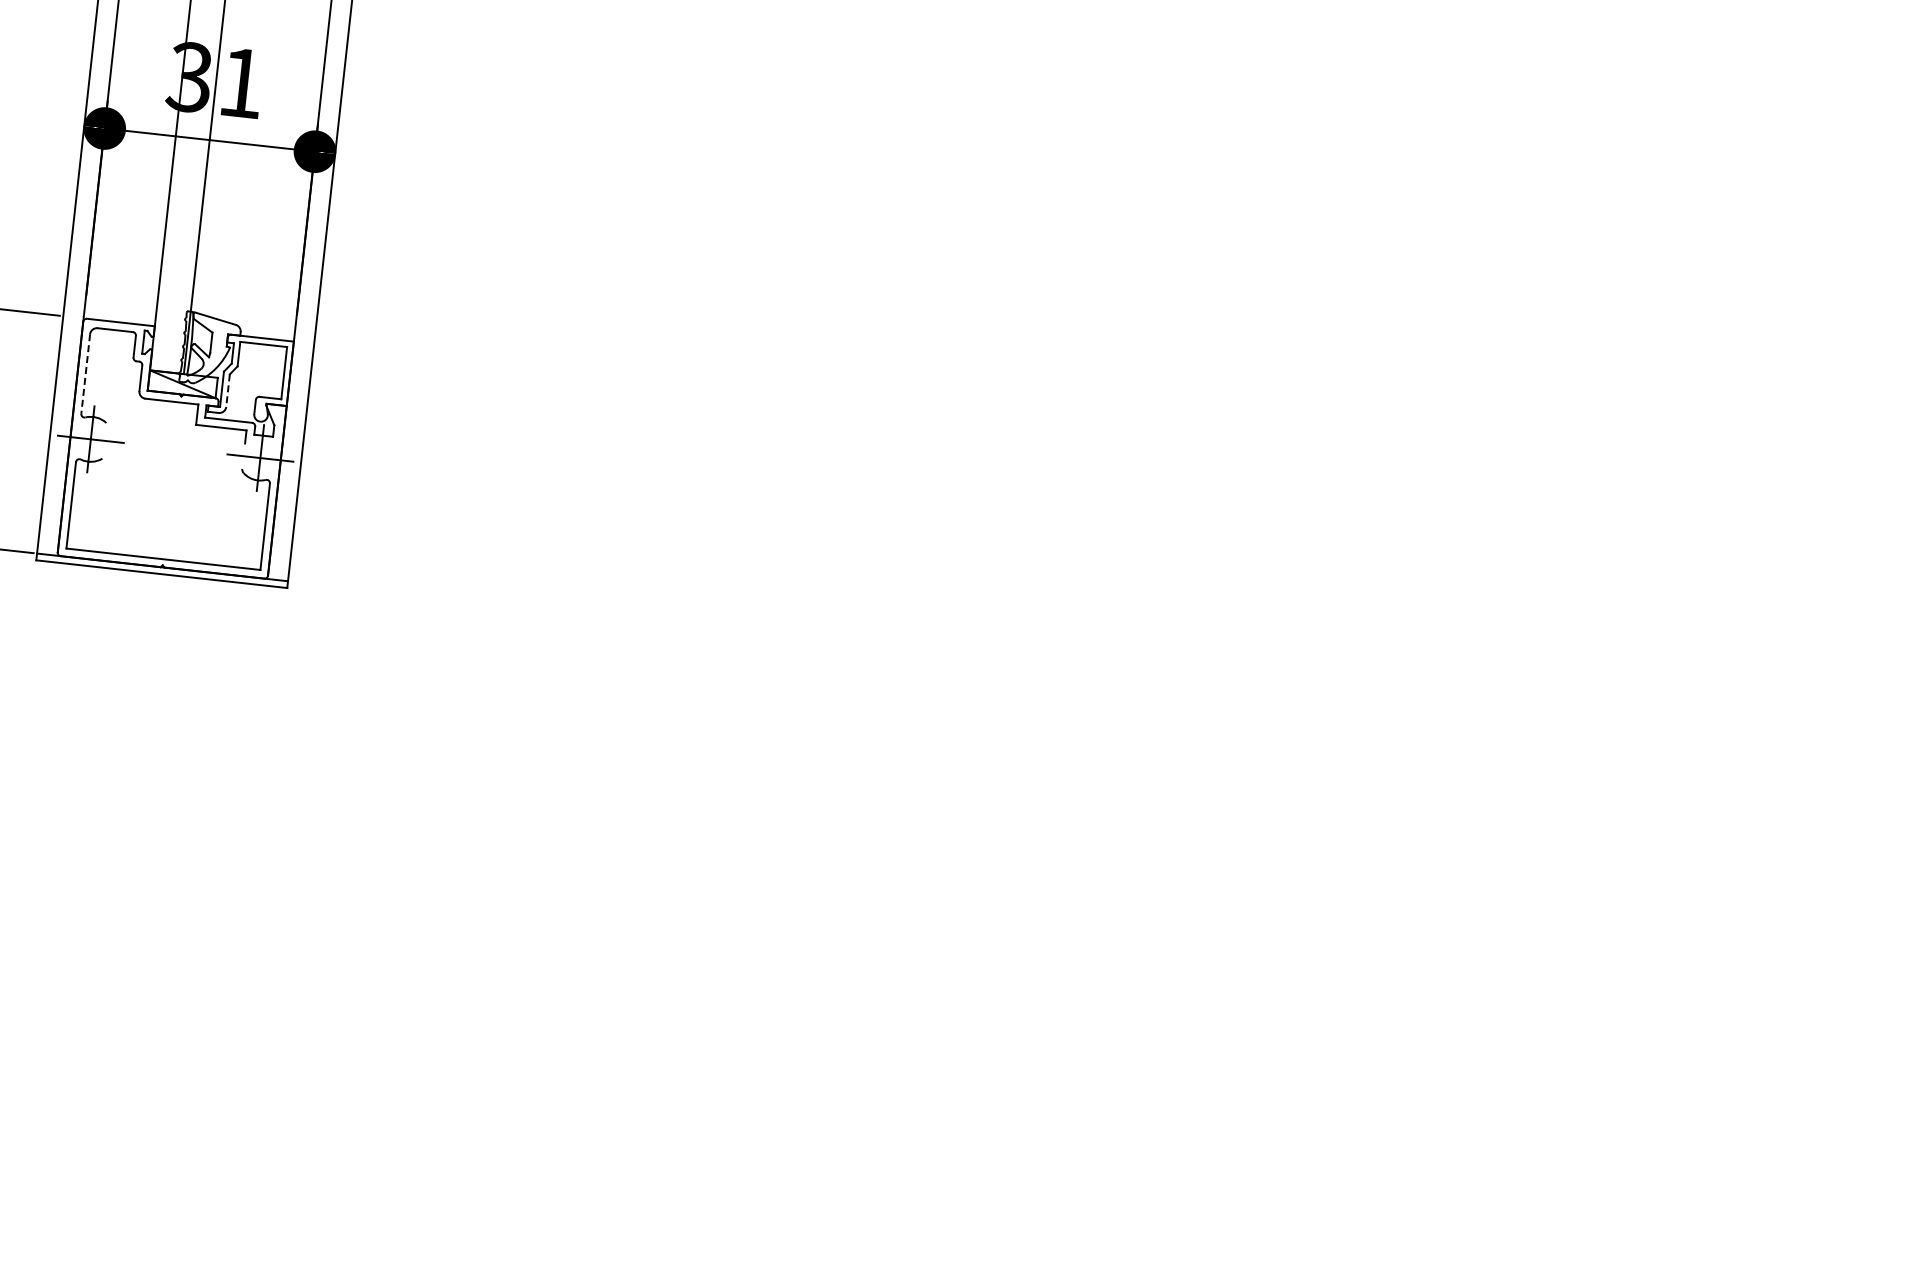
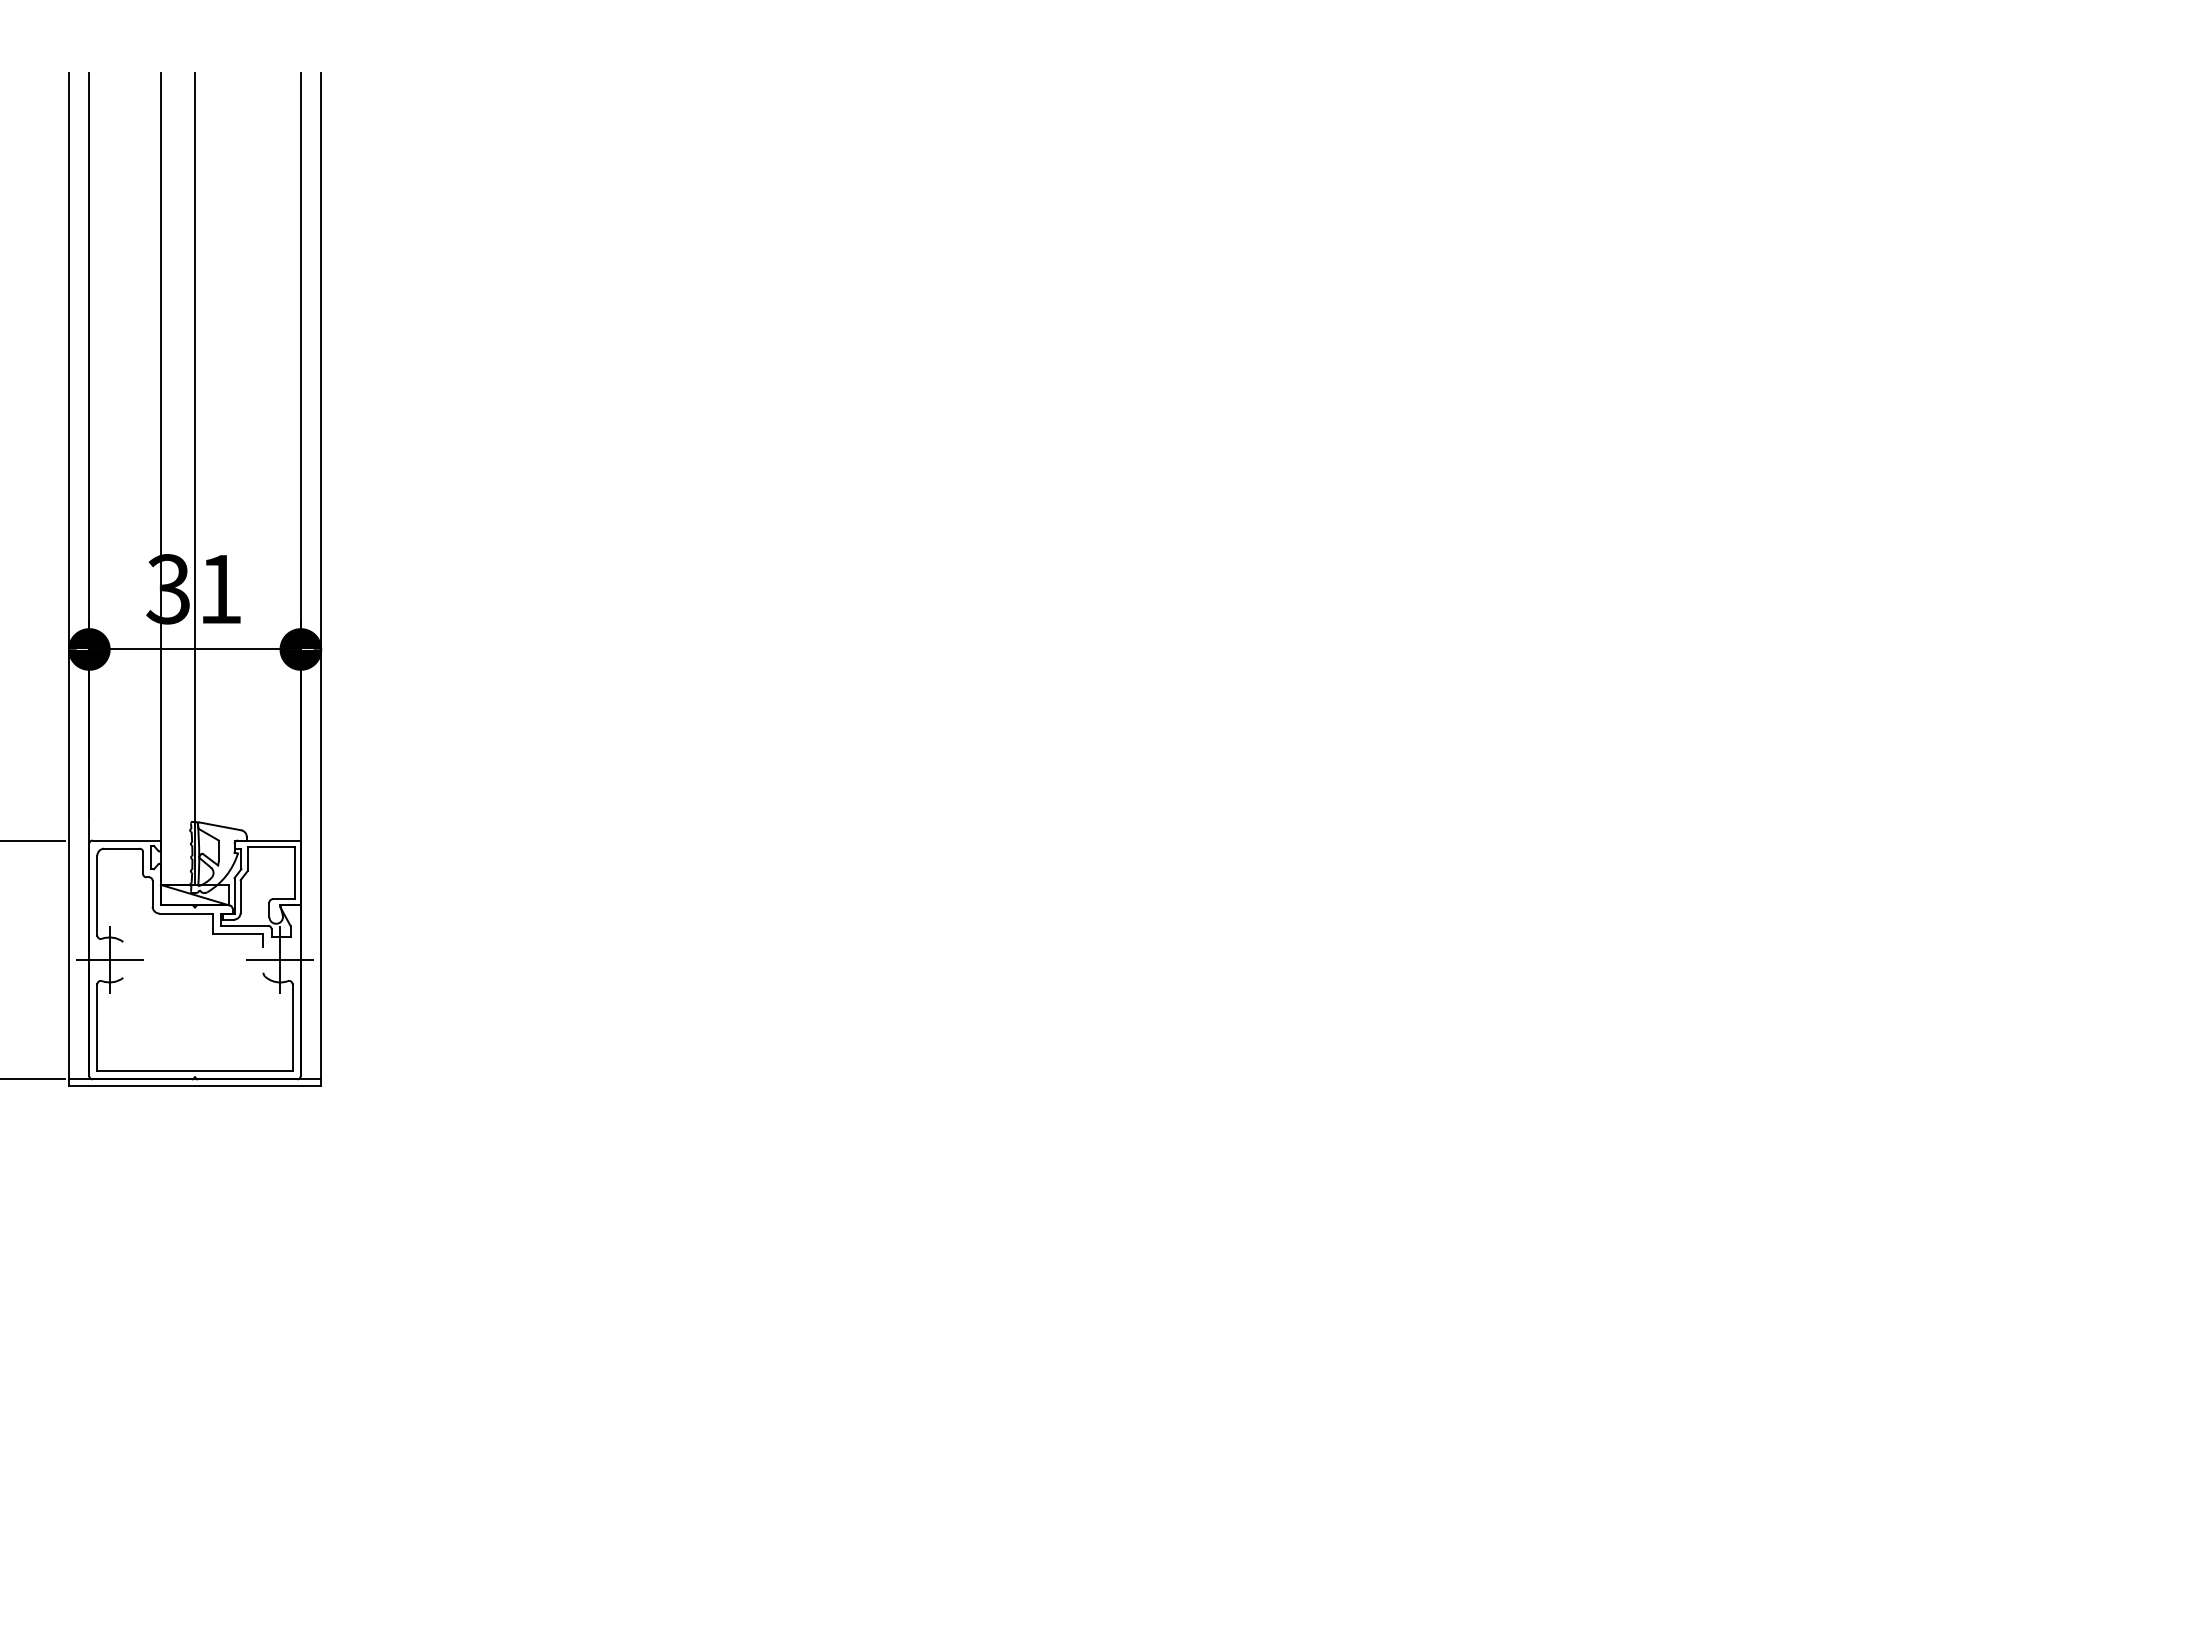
line: (85, 374) -> (97, 896), dashed -> solid
line: (227, 391) -> (240, 897), dashed -> solid

